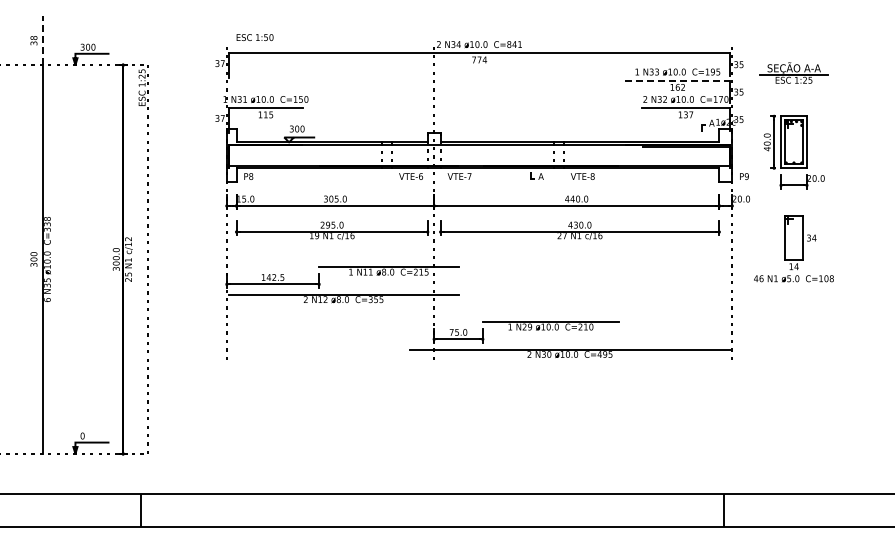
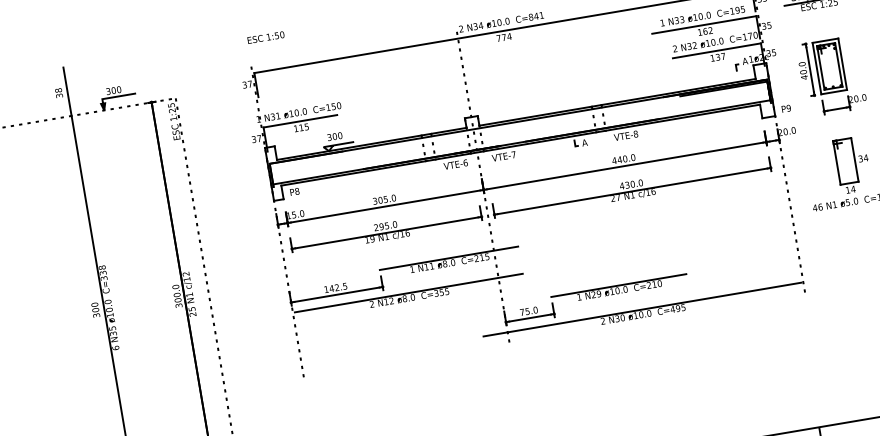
text: (254, 37) -> (265, 37), moved
line: (42, 40) -> (67, 91), dashed -> solid
line: (678, 80) -> (704, 24), dashed -> solid

